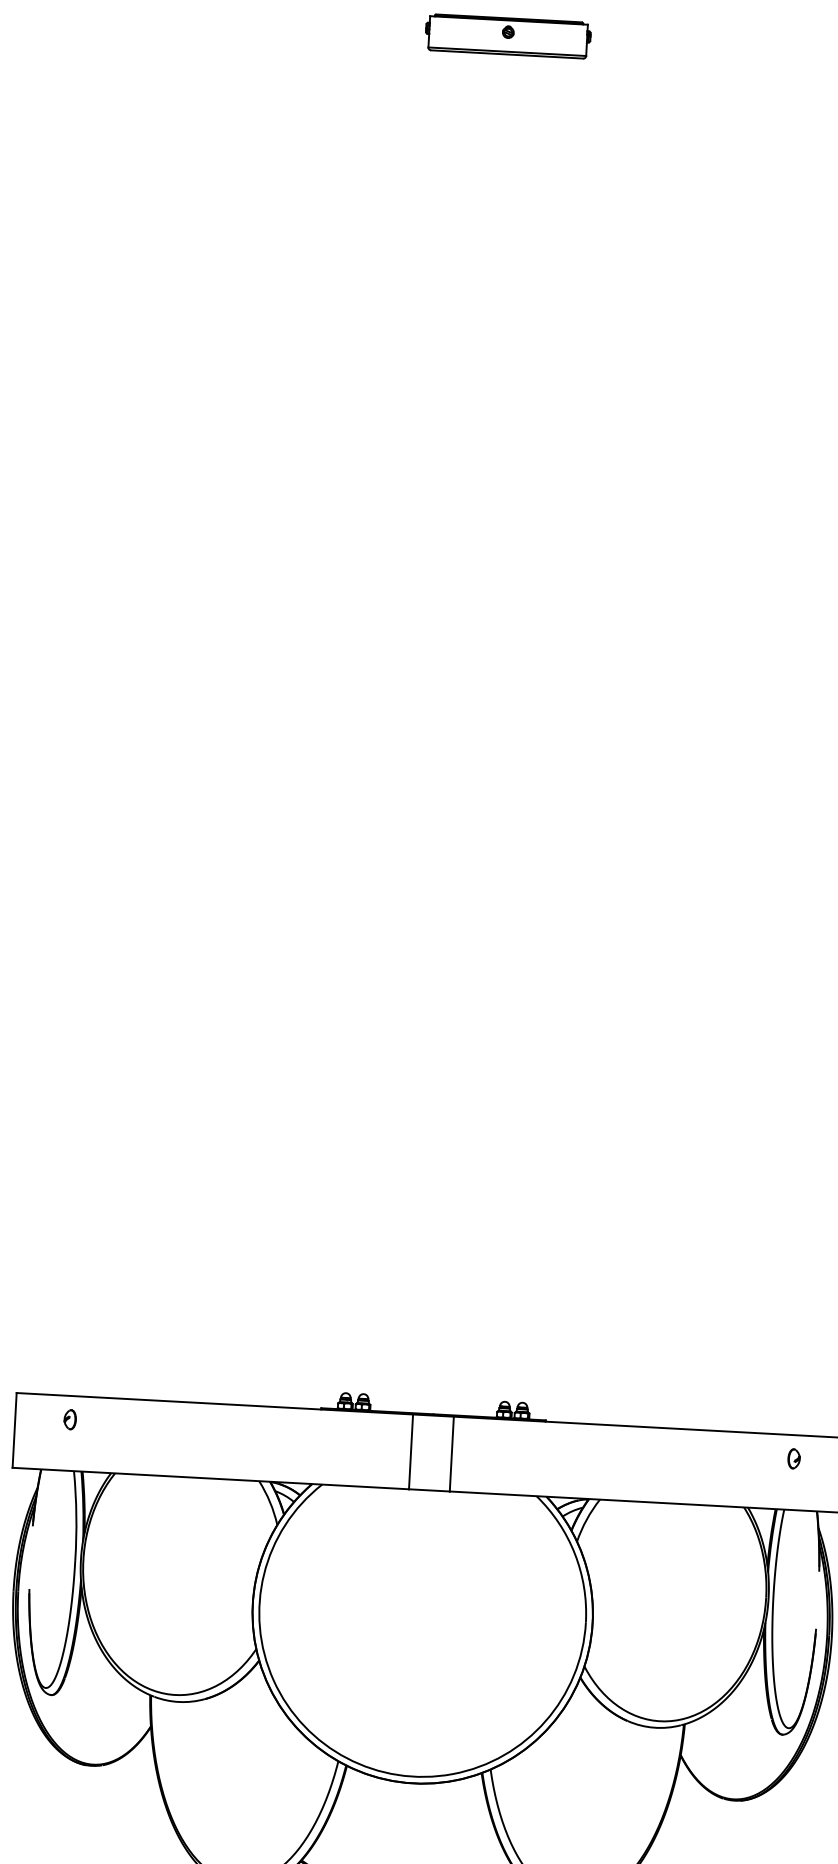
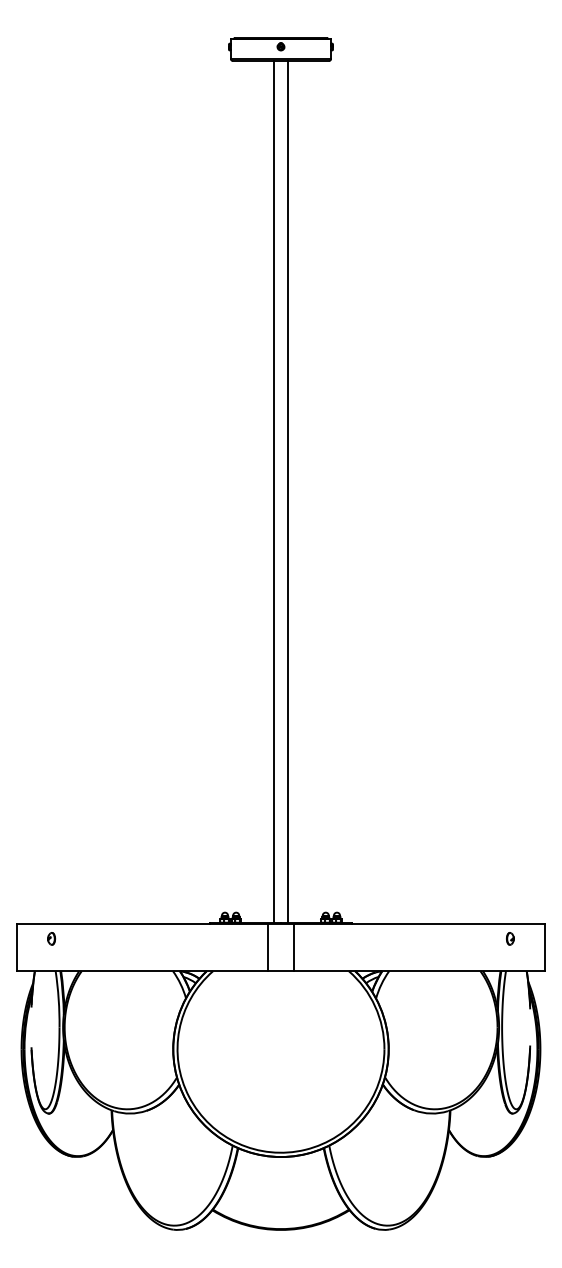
line: (460, 733) -> (274, 491), added
line: (480, 734) -> (287, 491), added

